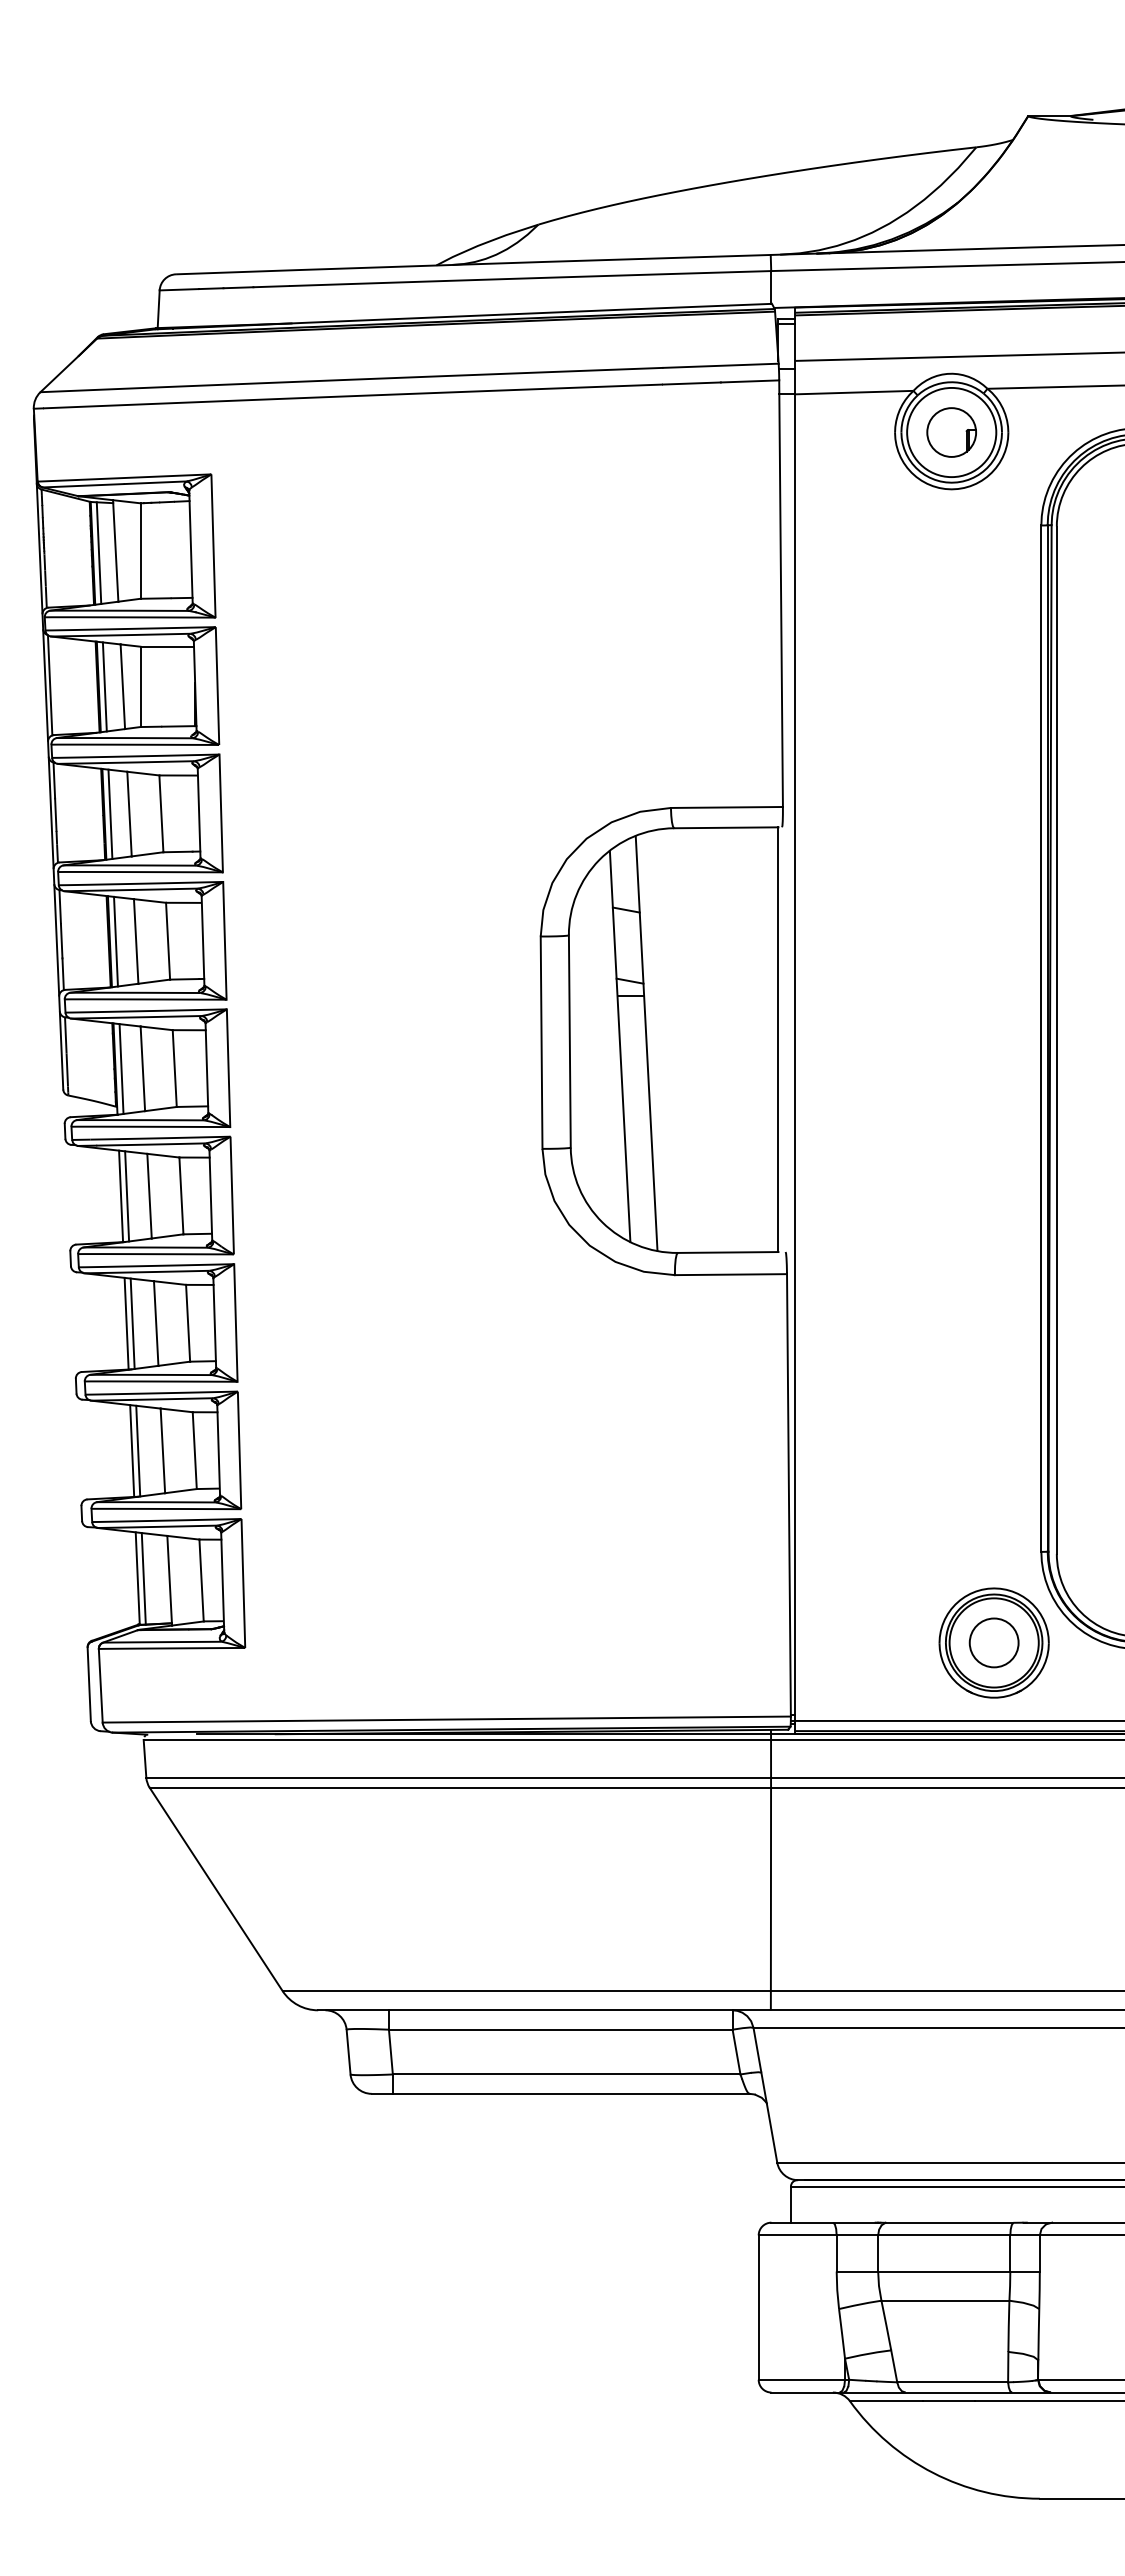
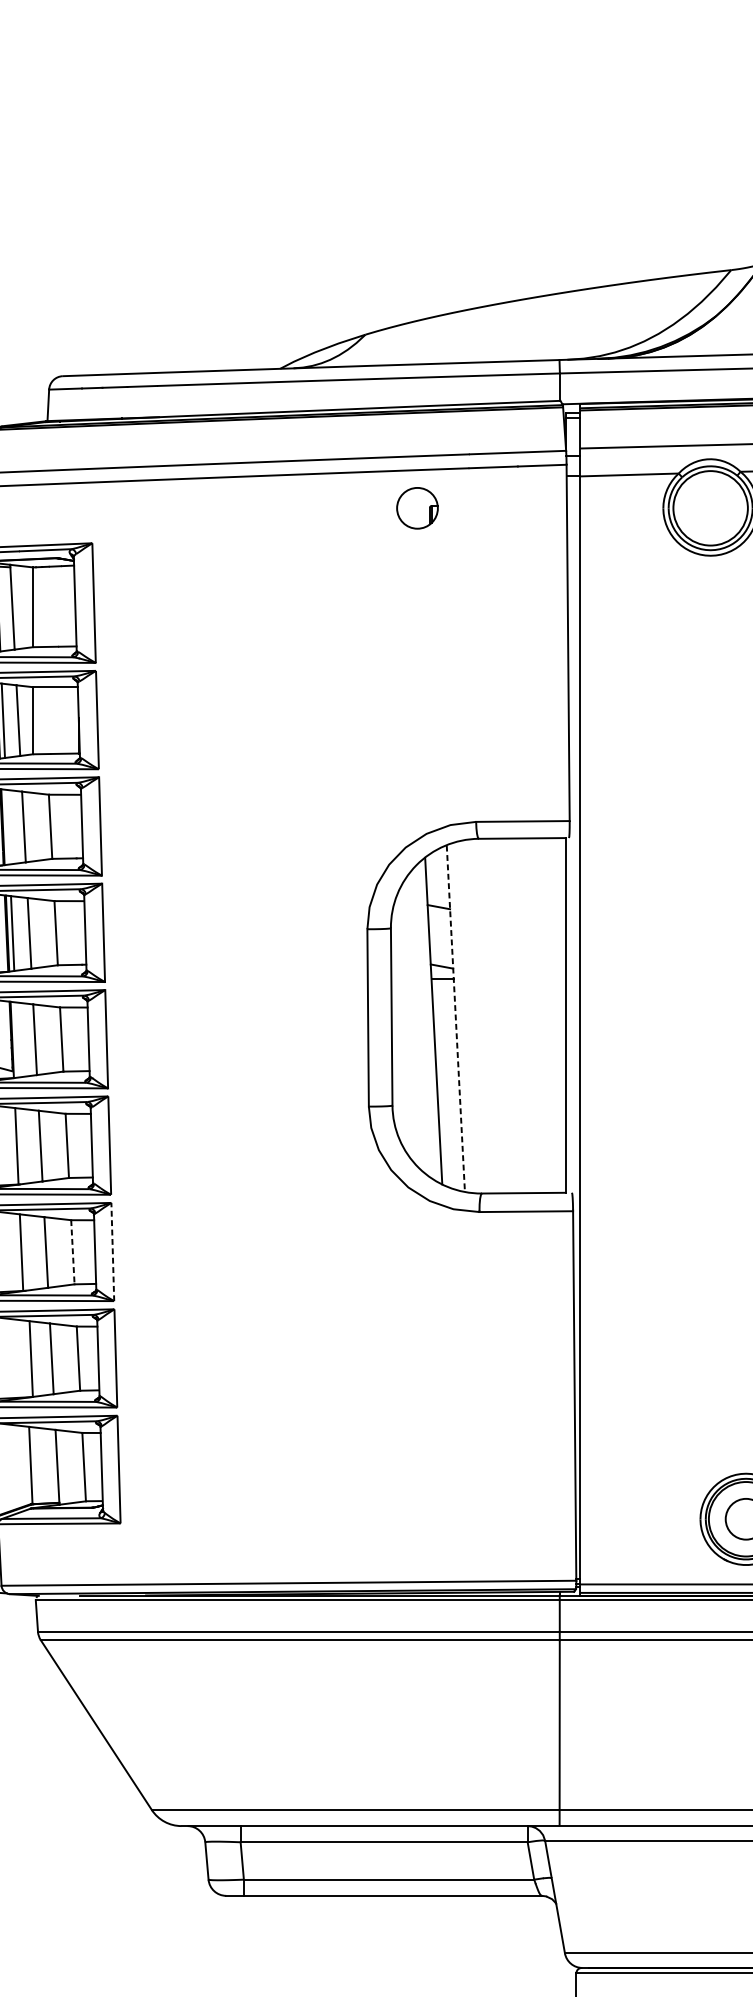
part: (951, 432) -> (417, 508), moved
line: (110, 813) -> (8, 826), removed
line: (646, 1044) -> (455, 1019), solid -> dashed
line: (121, 1068) -> (17, 1039), removed
line: (127, 1196) -> (22, 1146), removed
line: (132, 1323) -> (26, 1252), removed
line: (188, 1323) -> (73, 1252), solid -> dashed
line: (235, 1323) -> (112, 1252), solid -> dashed
line: (132, 1450) -> (26, 1358), removed
line: (143, 1578) -> (35, 1465), removed

